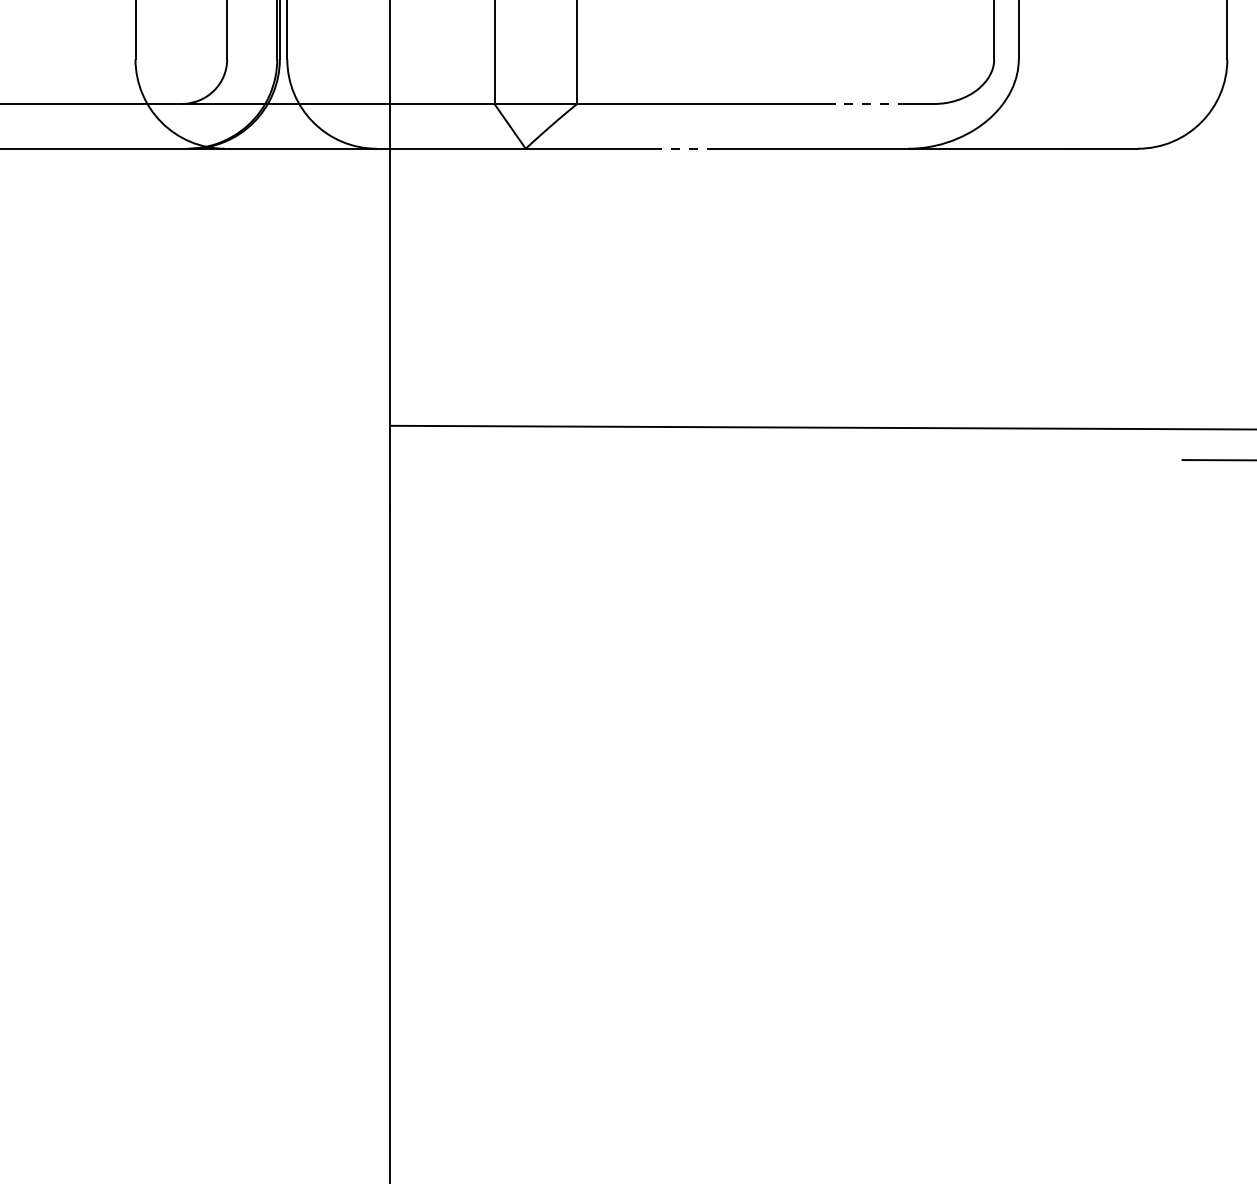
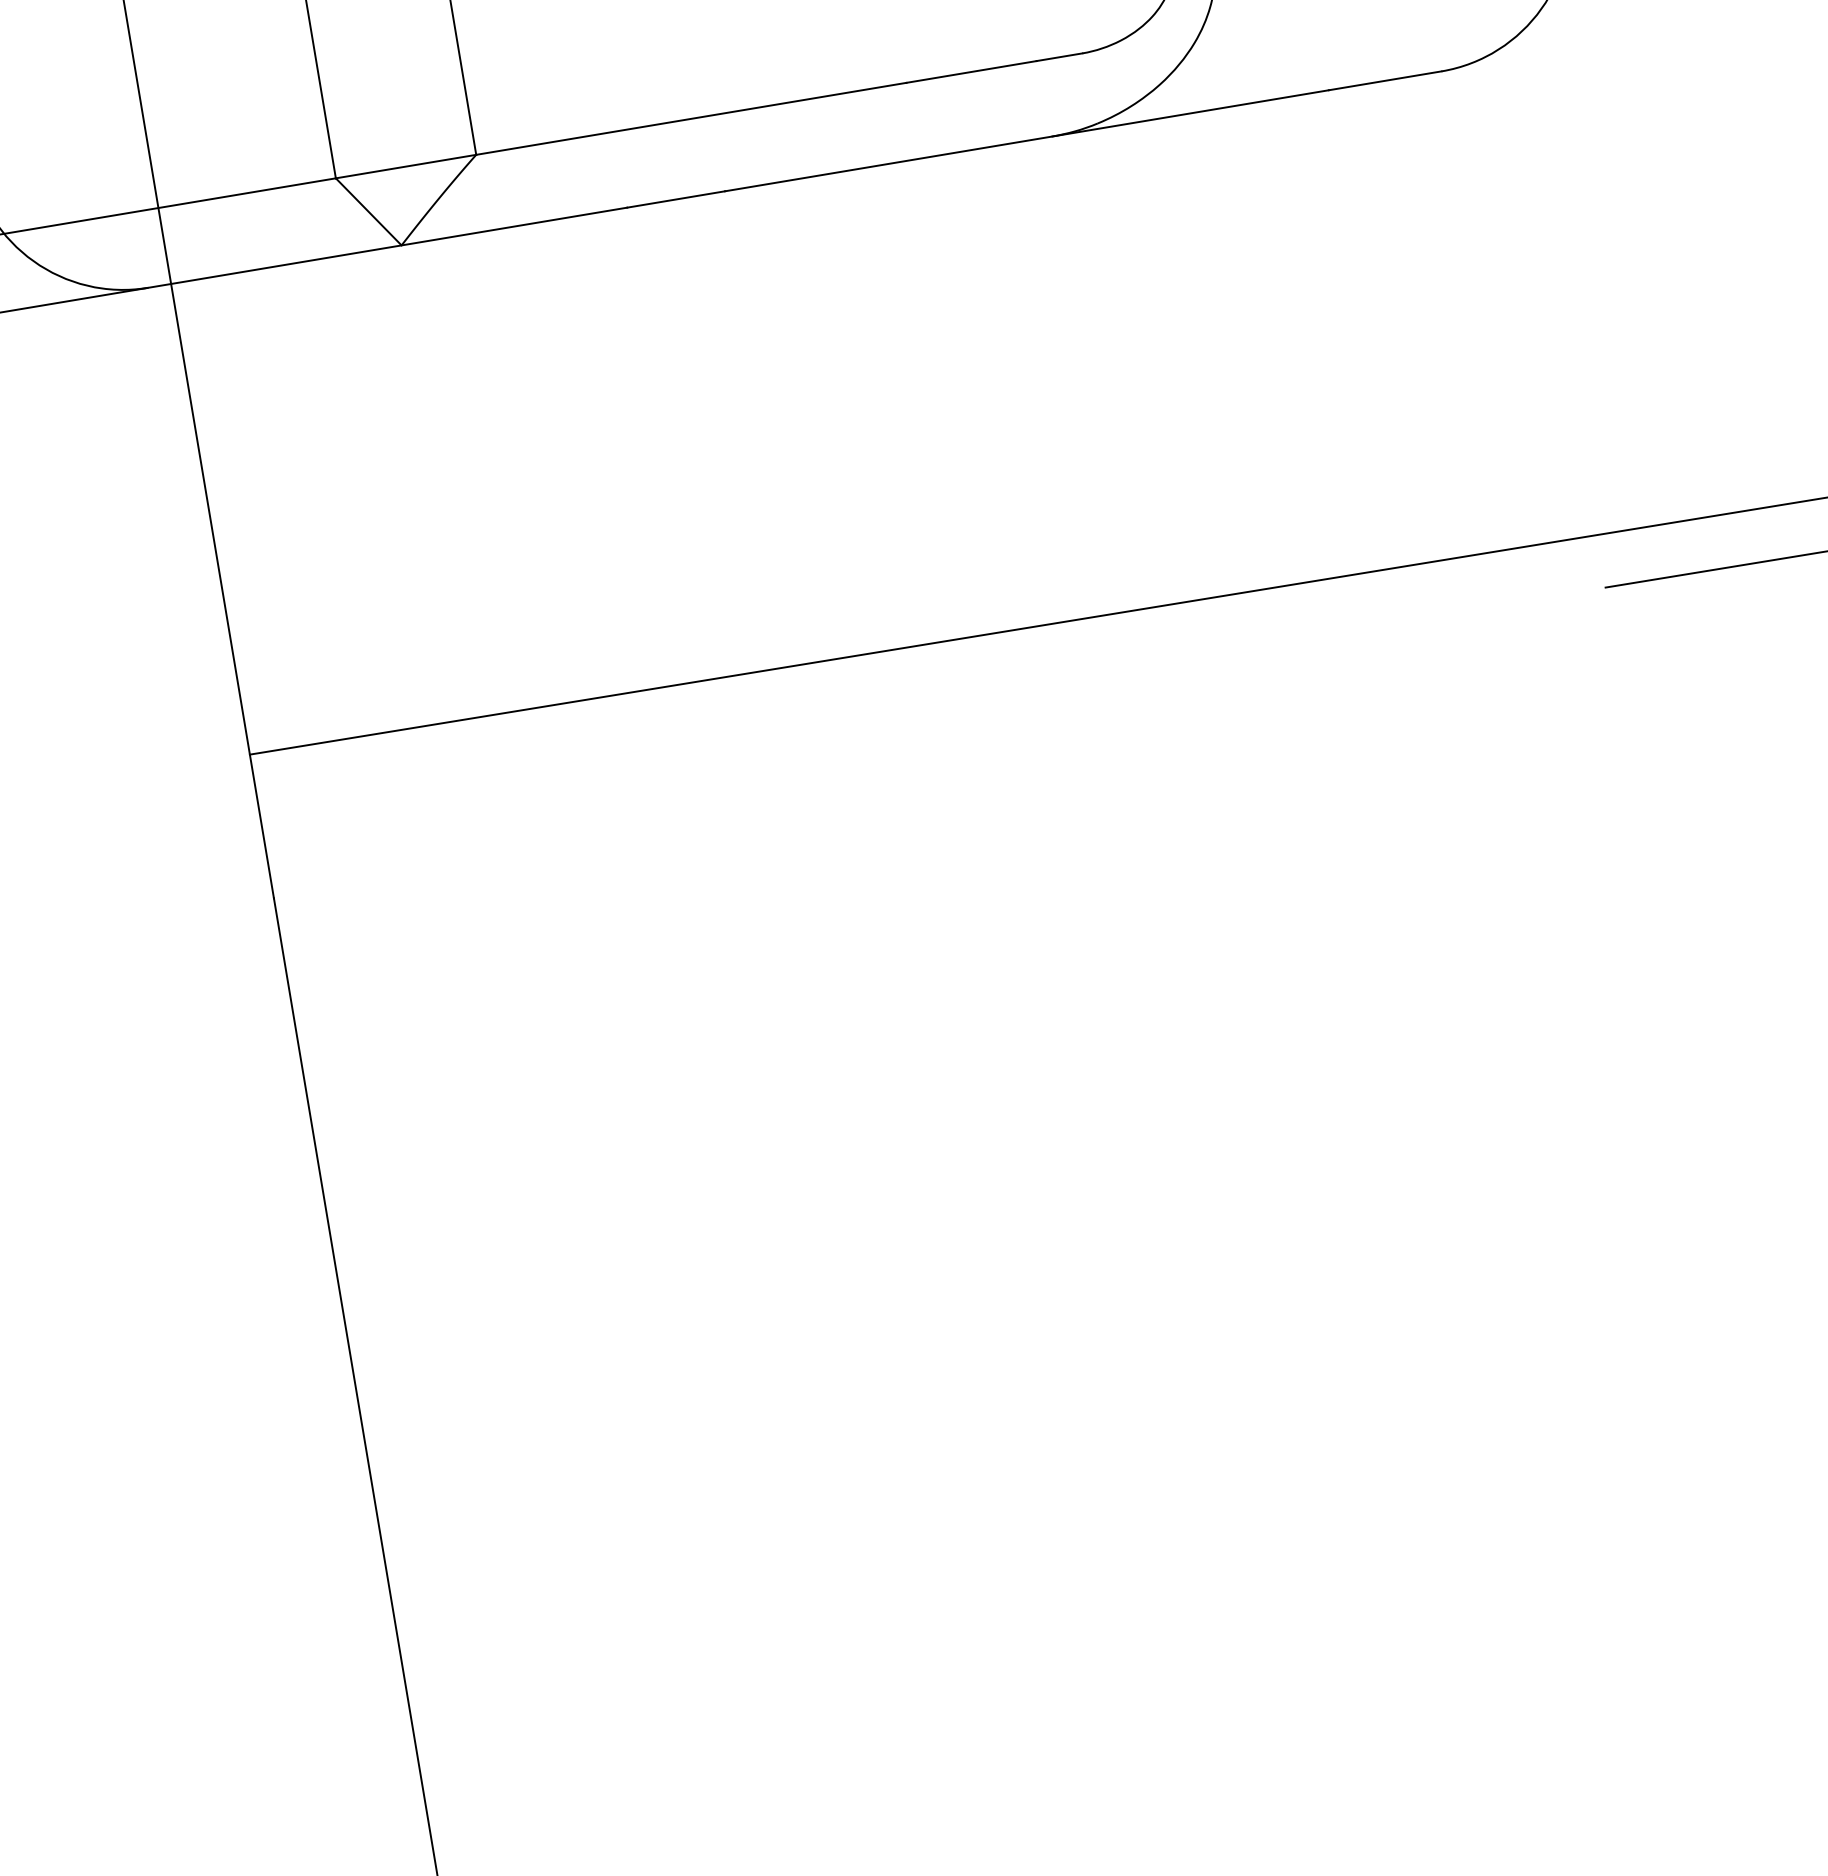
line: (868, 104) -> (971, 72), dashed -> solid
line: (687, 148) -> (676, 199), dashed -> solid

